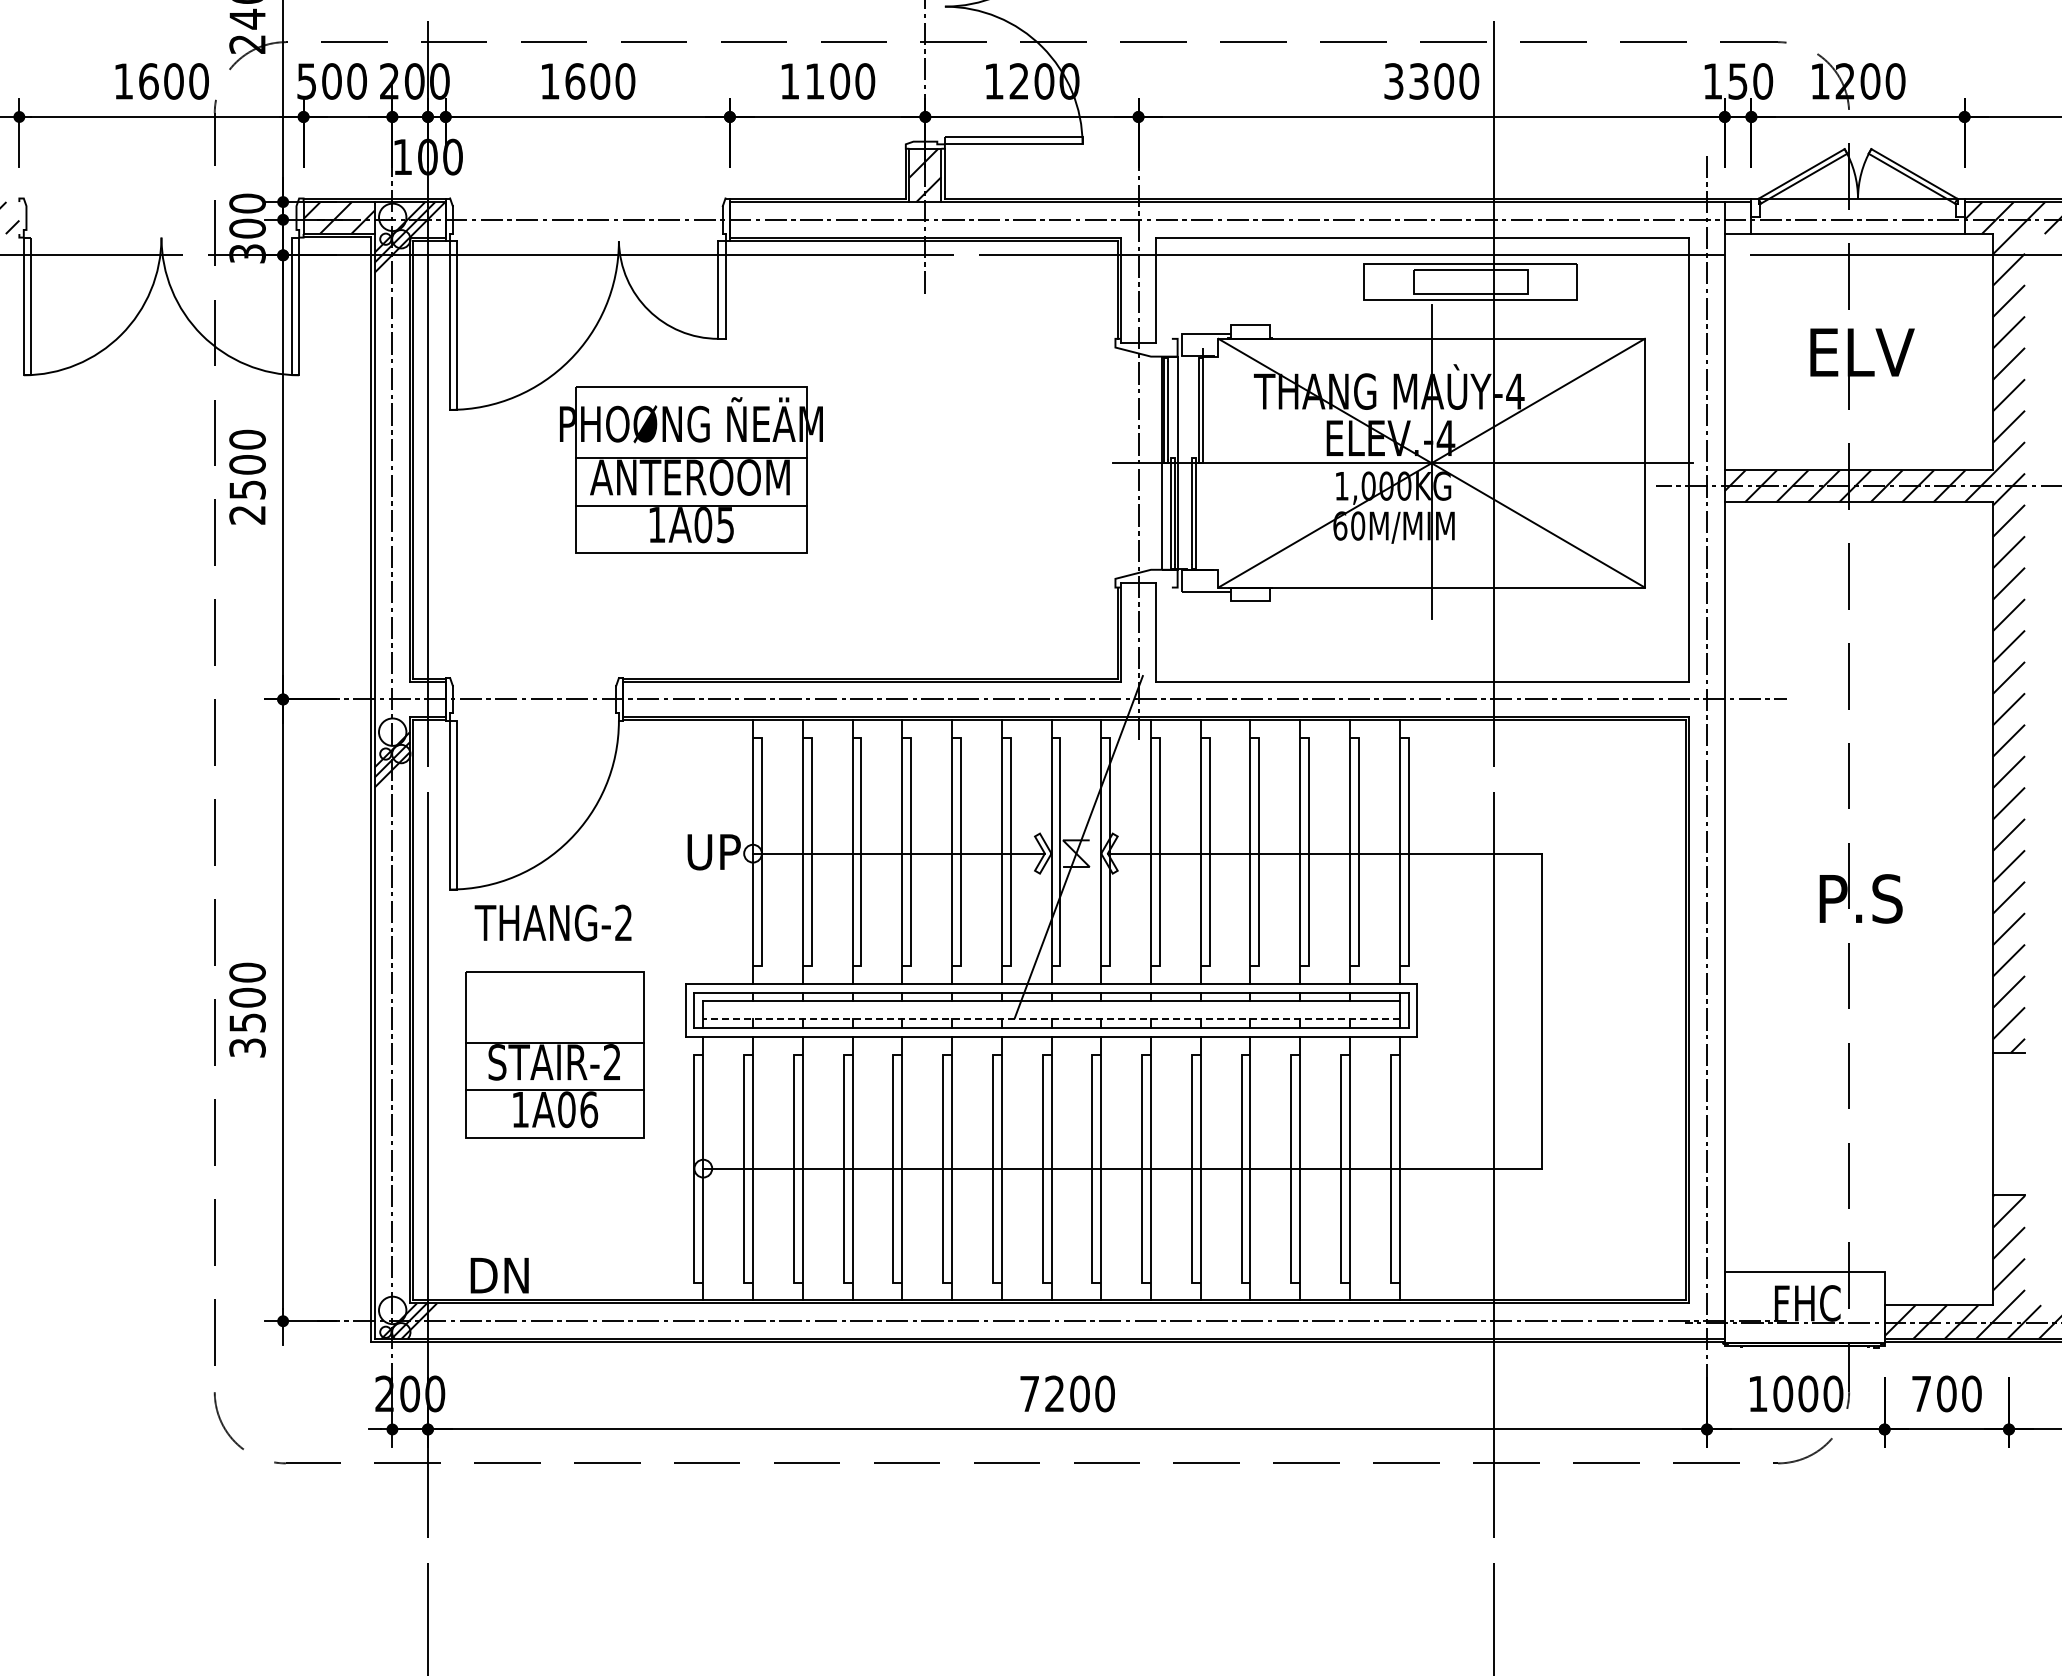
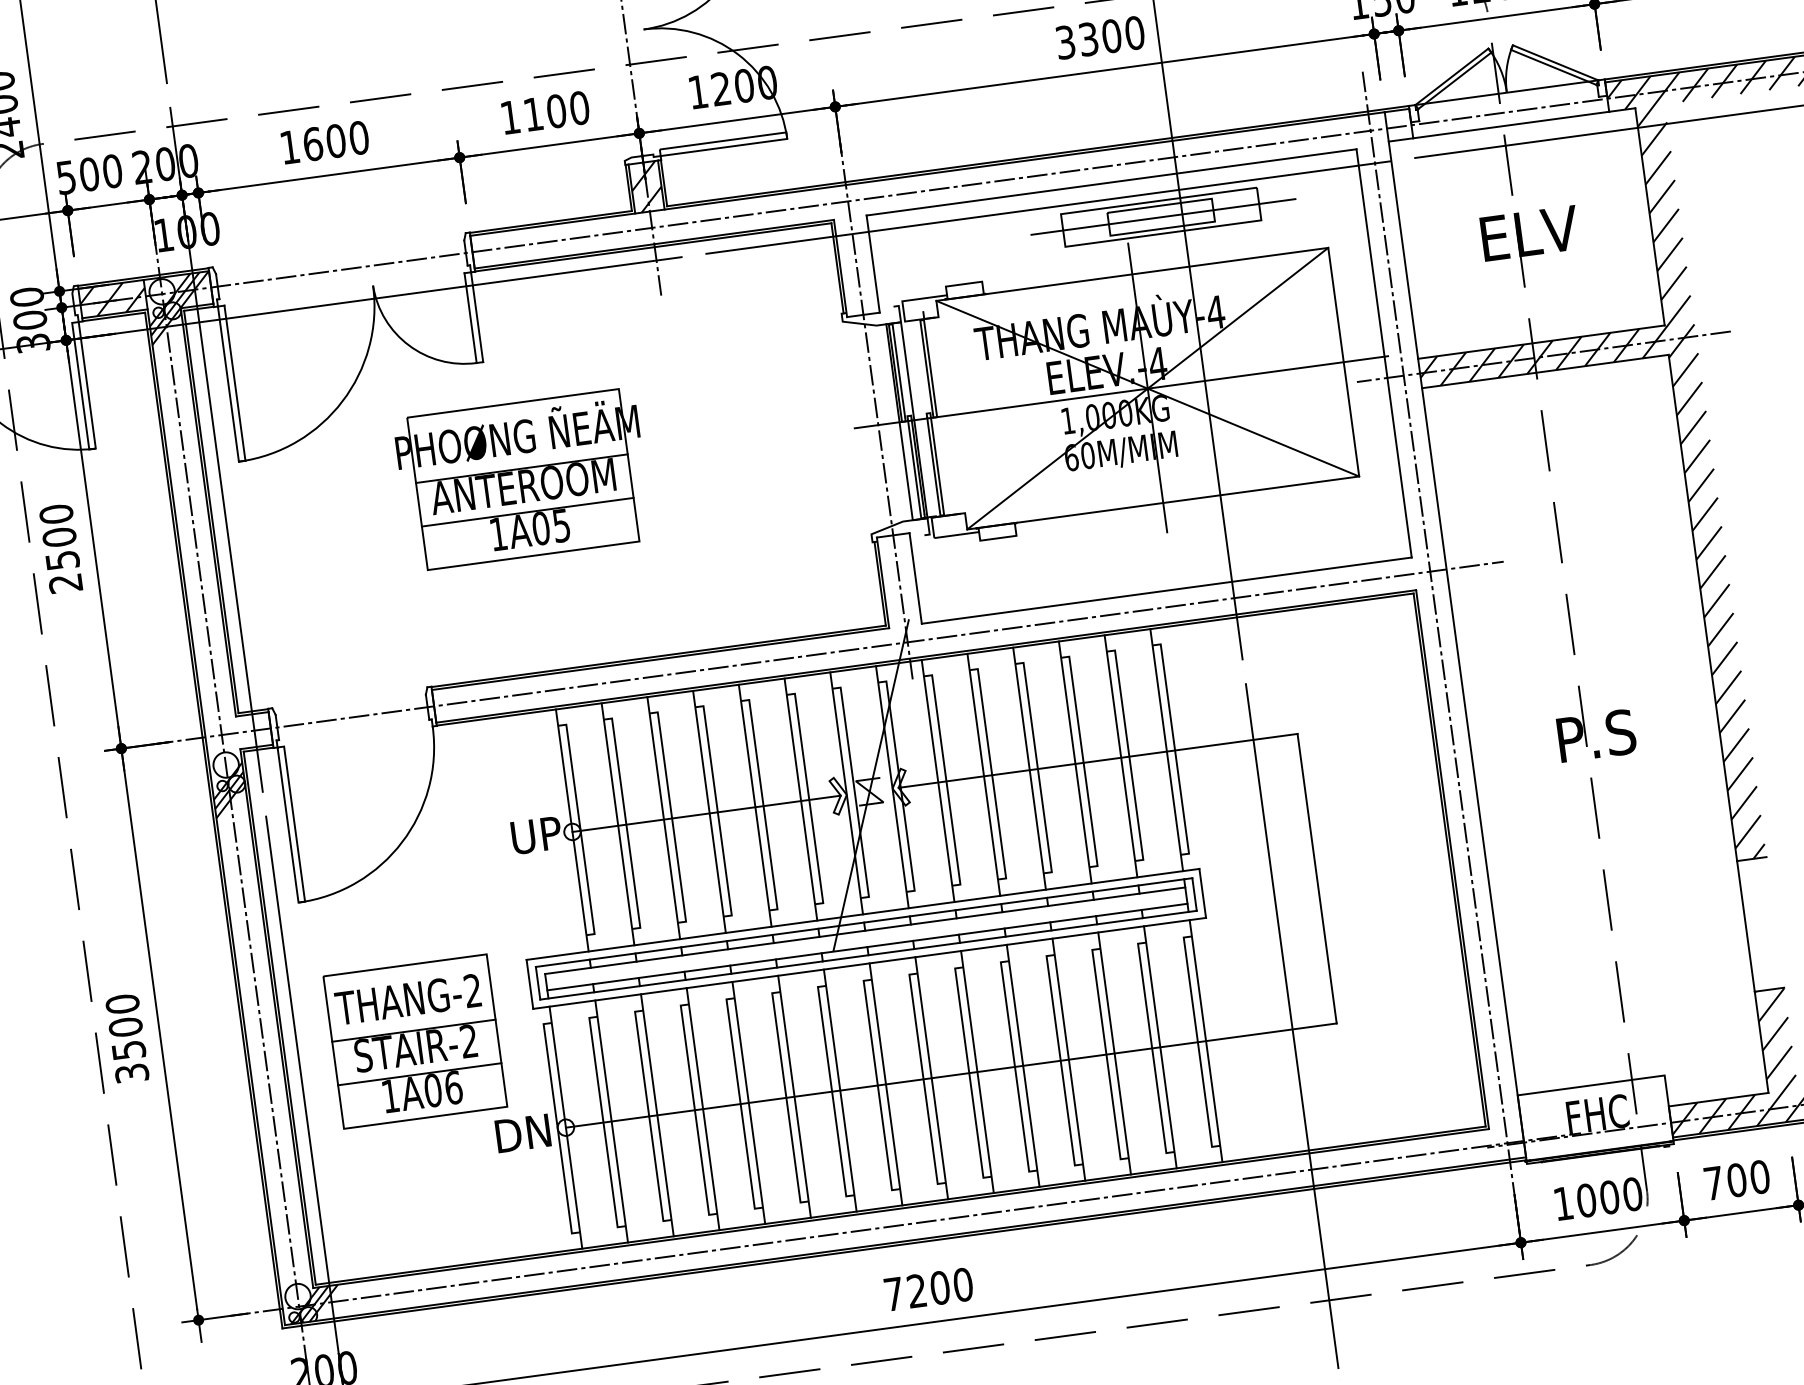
line: (1472, 282) -> (1162, 217), added
part: (691, 469) -> (523, 479), moved
text: (552, 922) -> (407, 999), moved
line: (1051, 1019) -> (867, 947), dashed -> solid
text: (499, 1275) -> (522, 1133), moved

